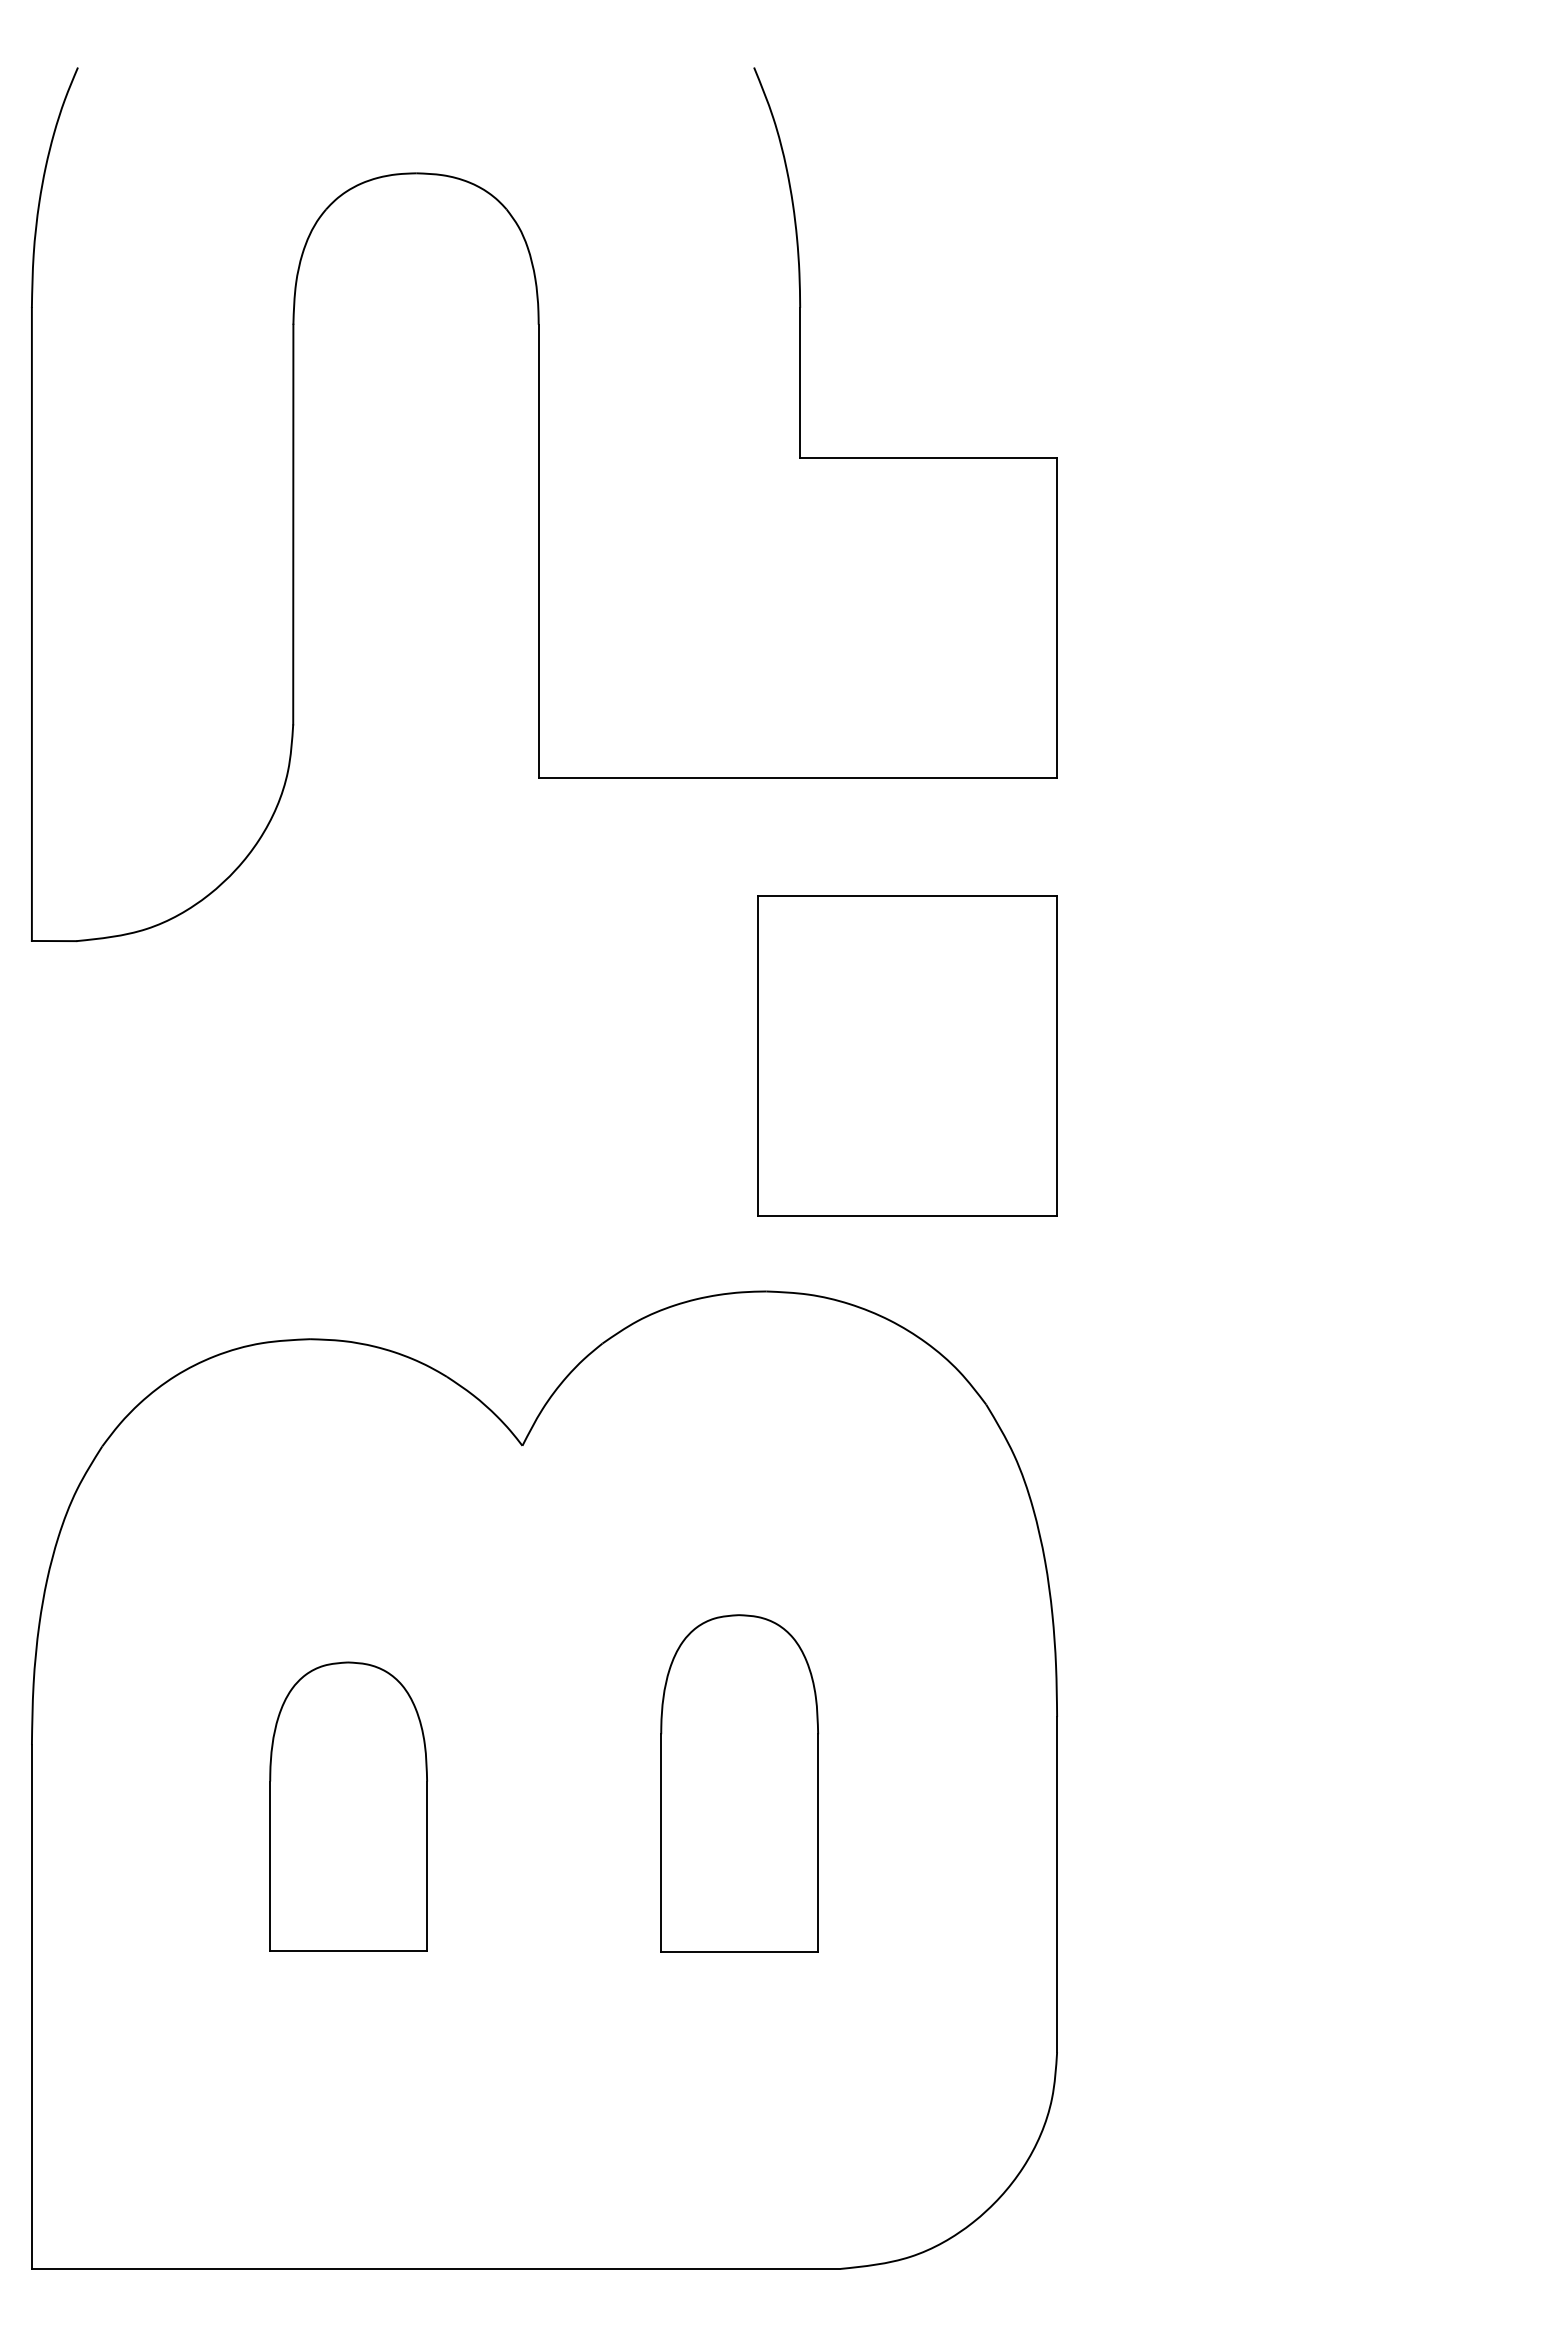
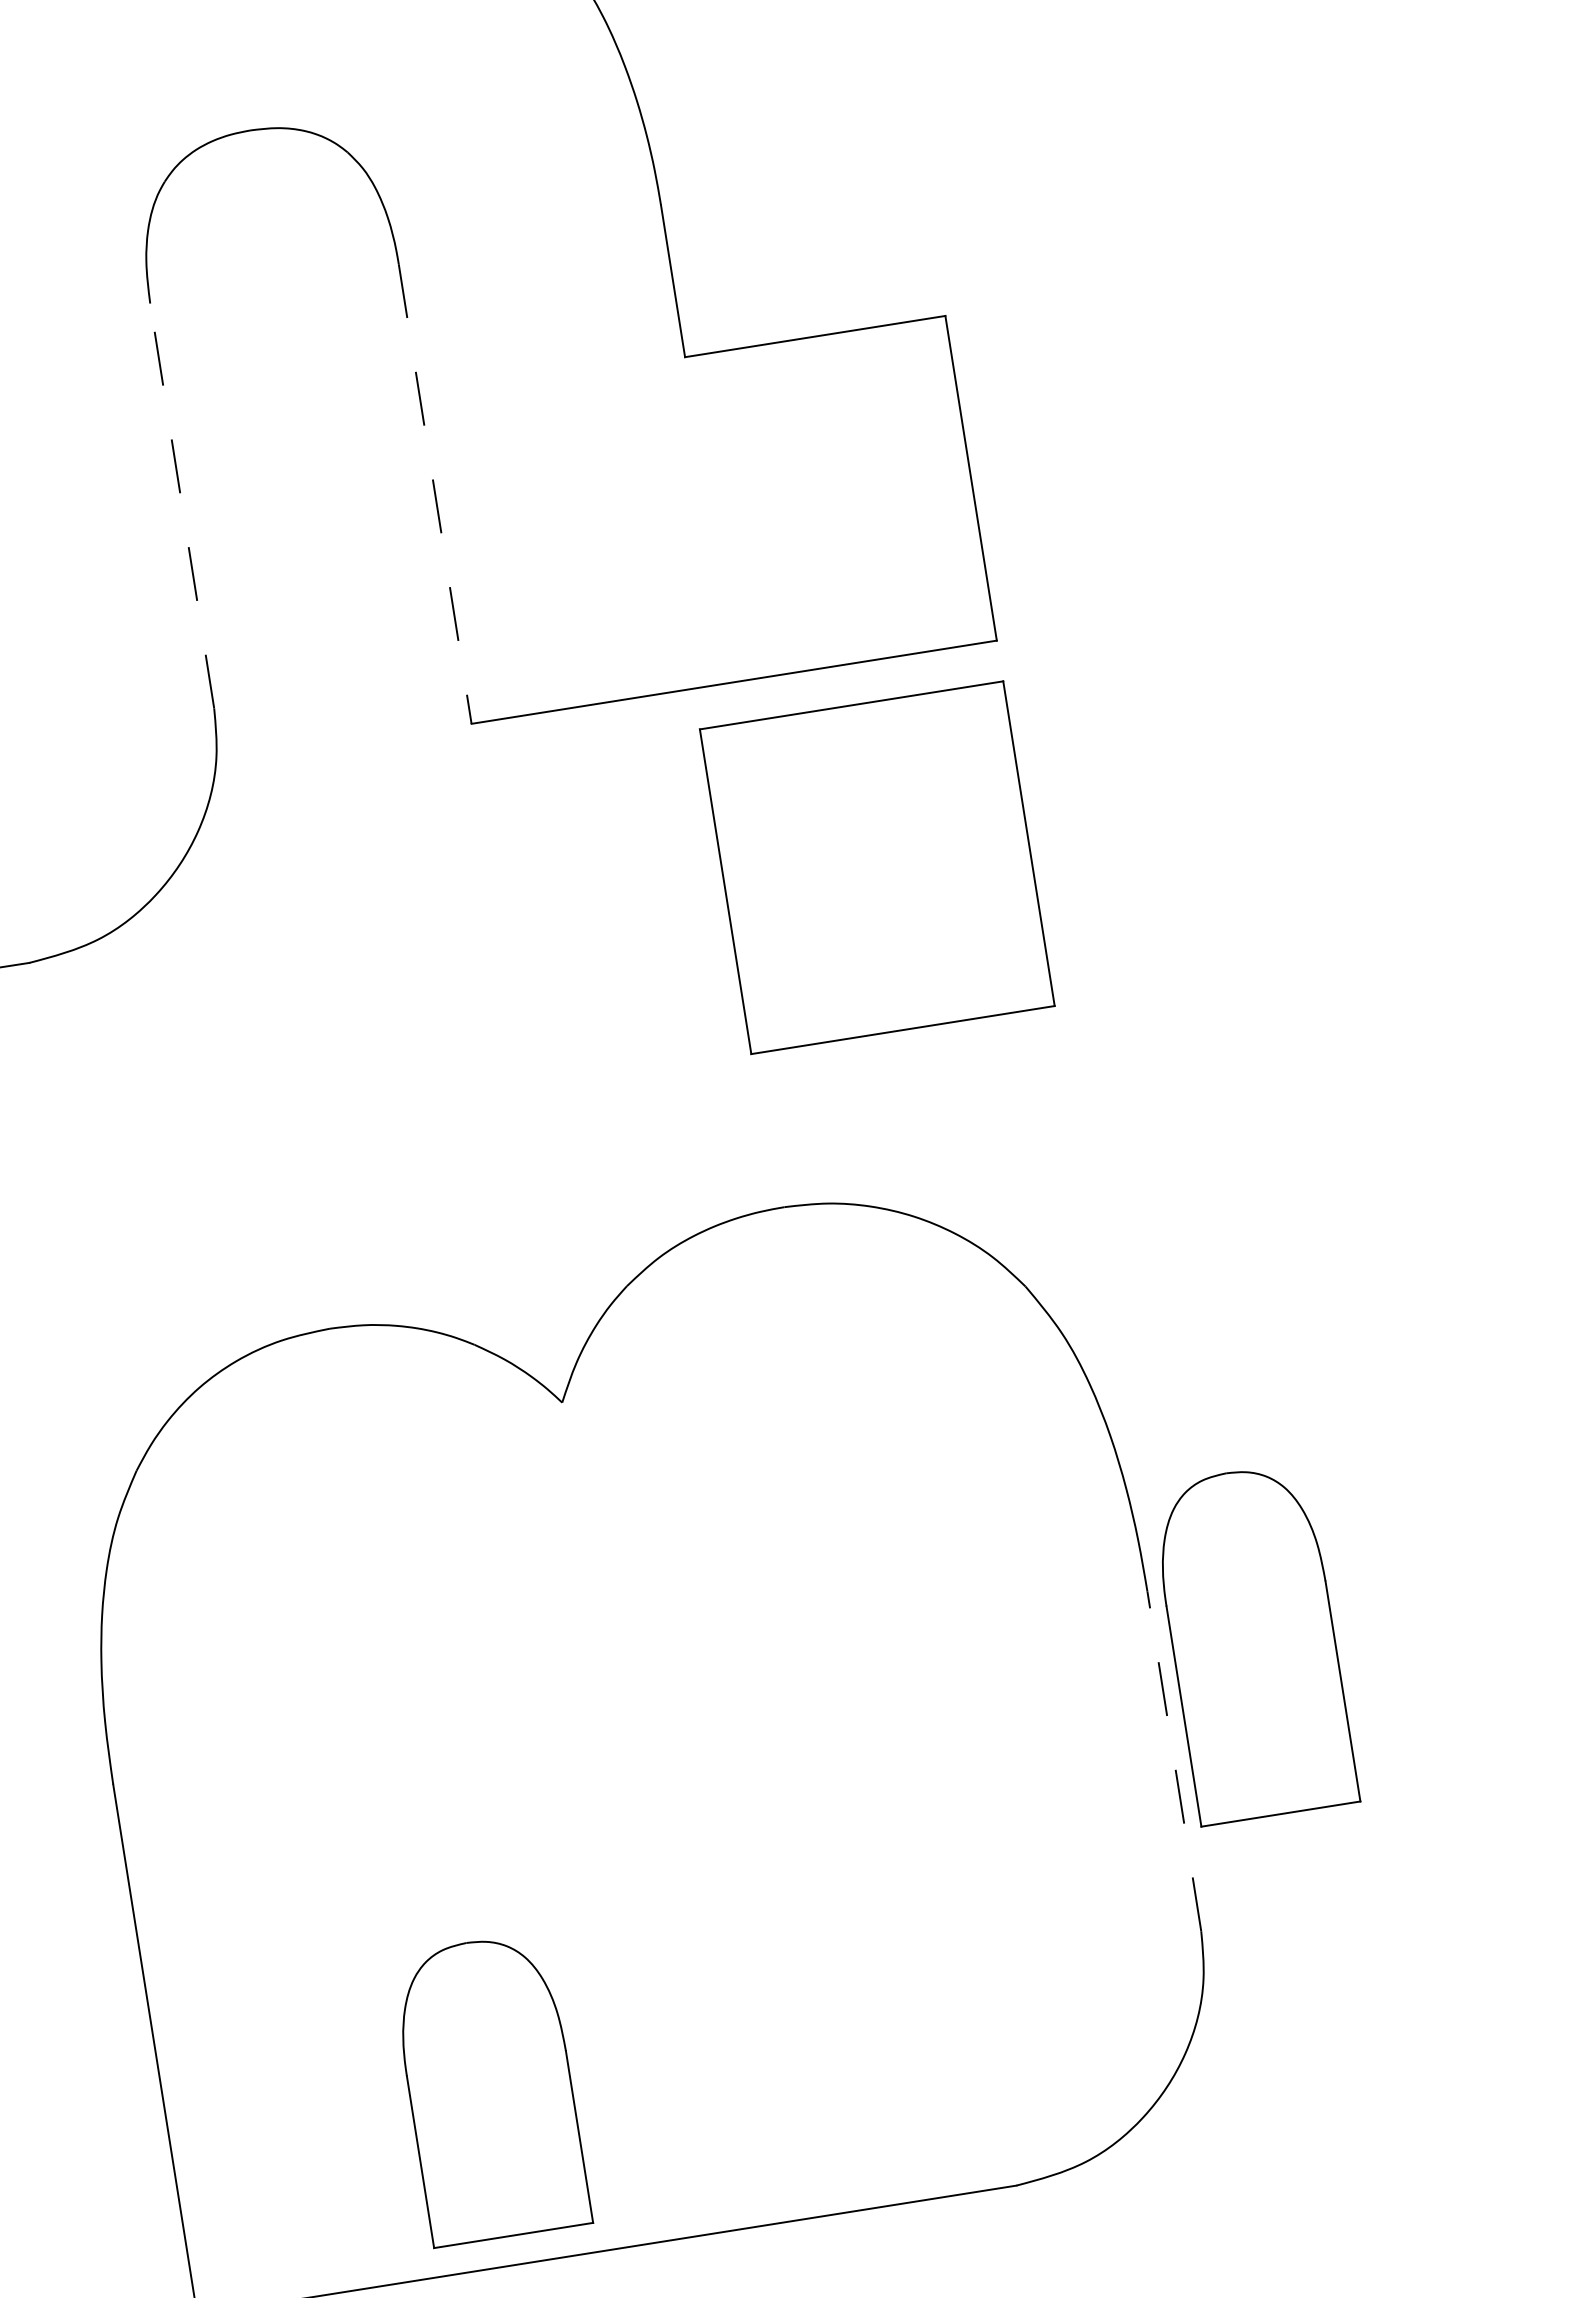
line: (293, 524) -> (182, 505), solid -> dashed
line: (538, 551) -> (434, 493), solid -> dashed
part: (907, 1055) -> (877, 867), moved
part: (739, 1783) -> (1253, 1643), moved
part: (348, 1806) -> (490, 2088), moved
line: (1057, 1884) -> (1174, 1761), solid -> dashed

